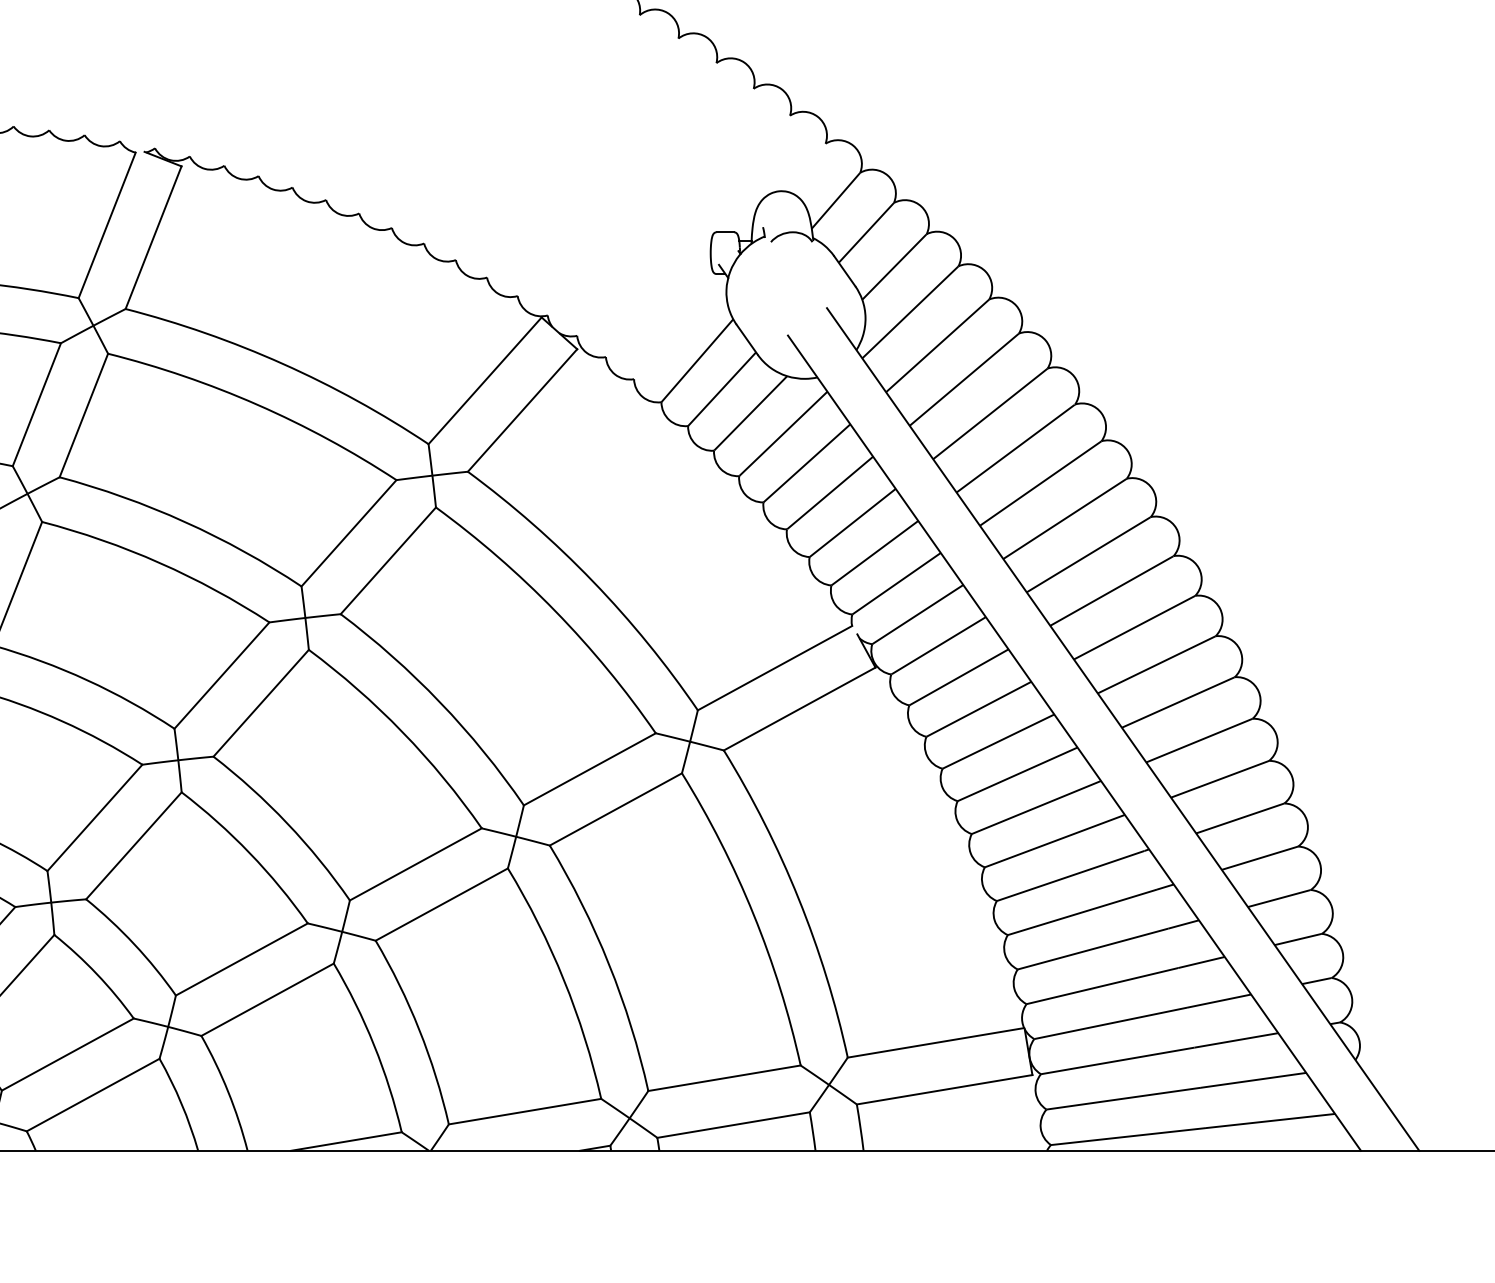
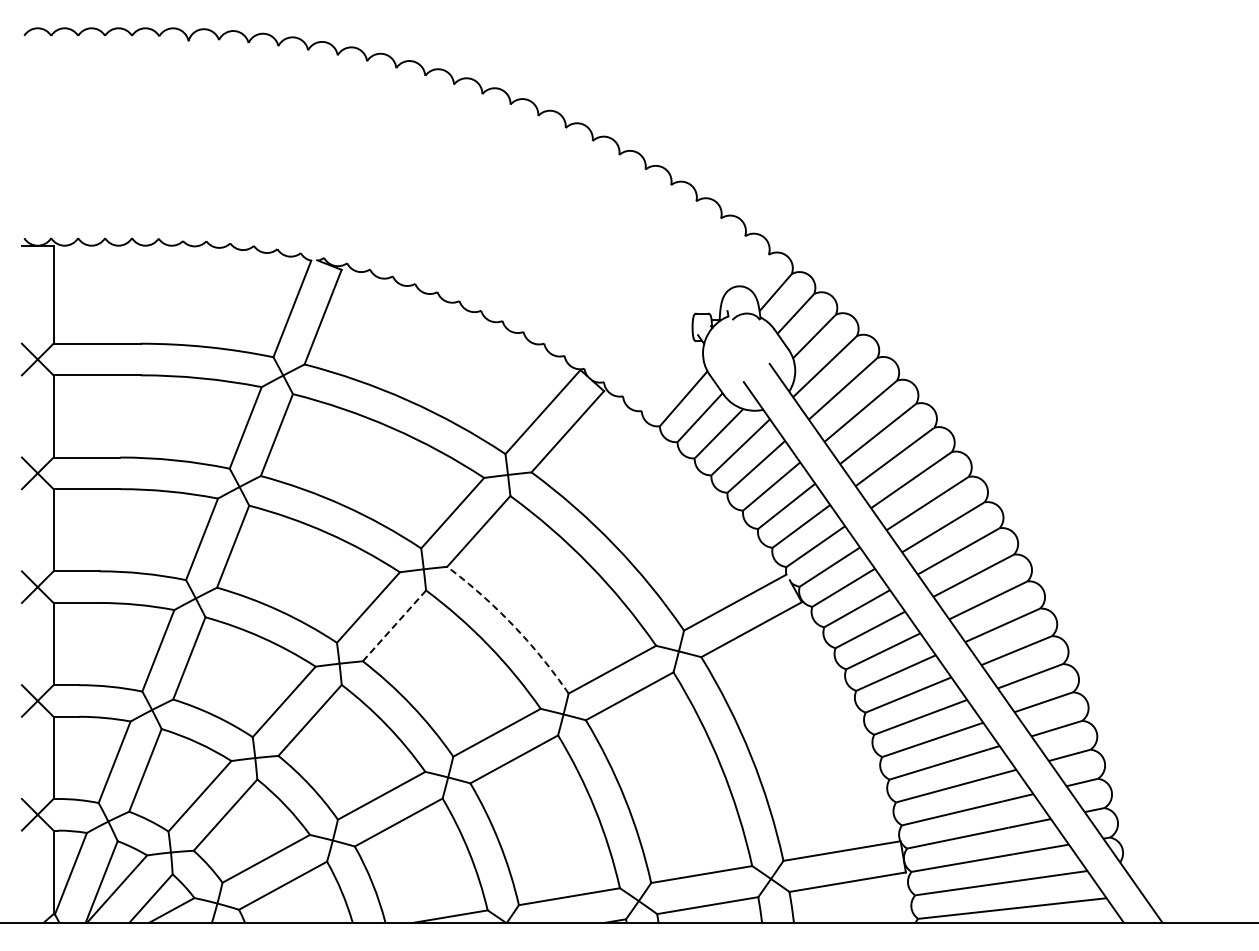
line: (261, 702) -> (394, 625), solid -> dashed
arc: (440, 702) -> (513, 625), solid -> dashed

